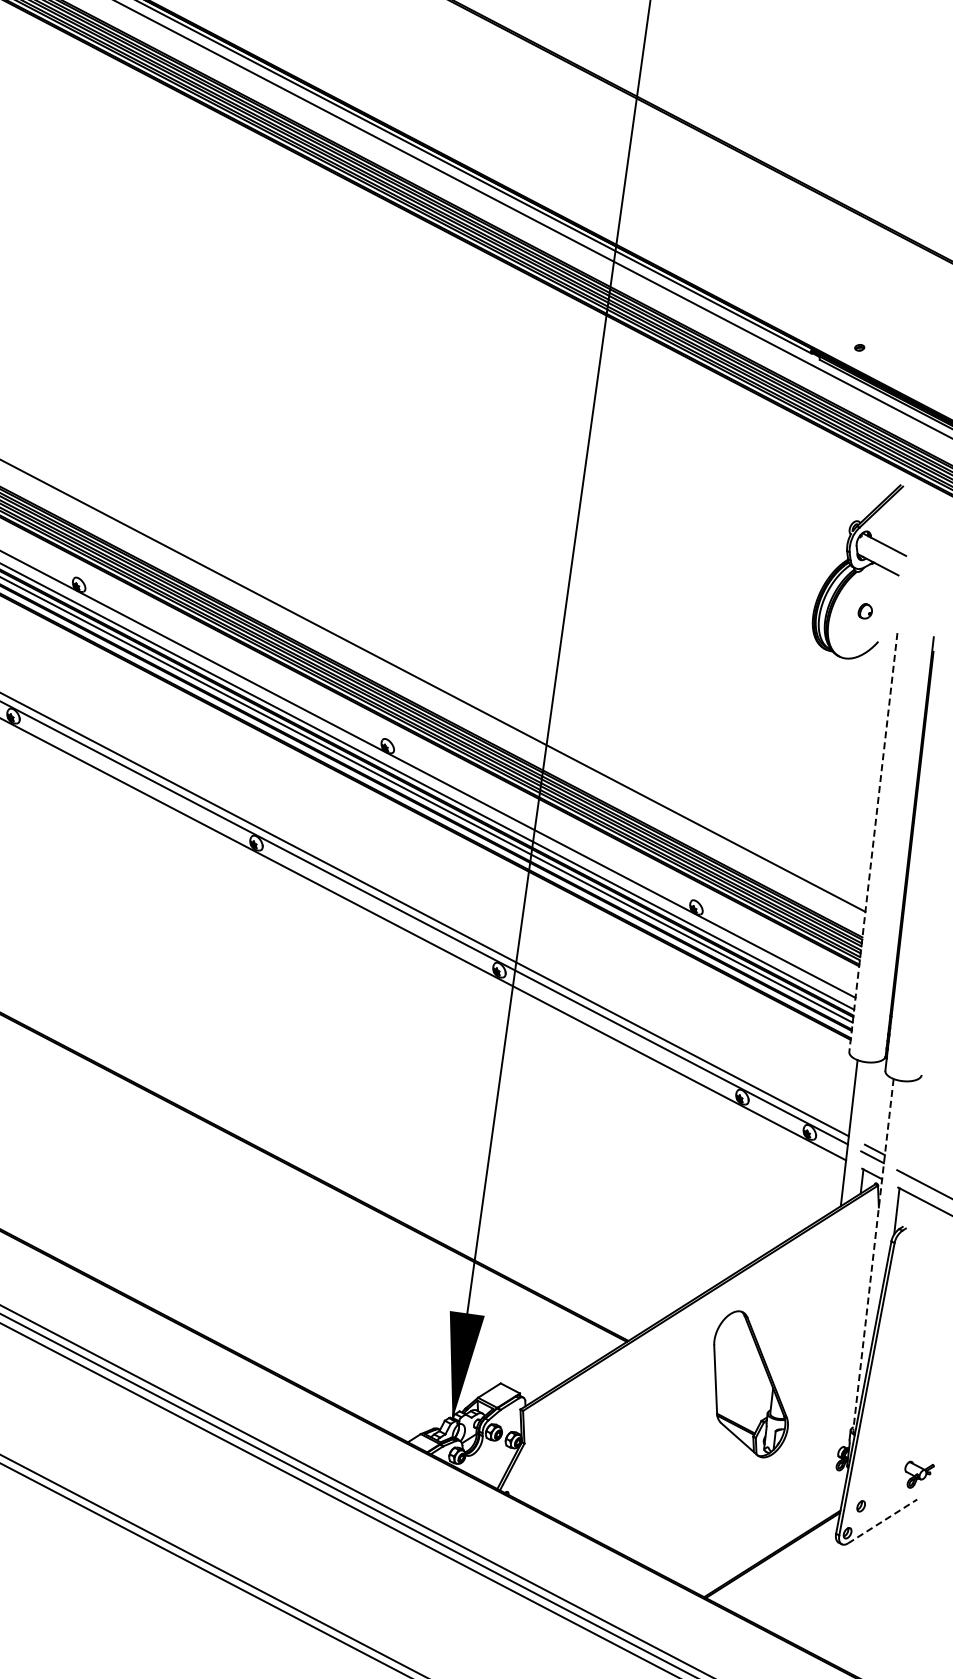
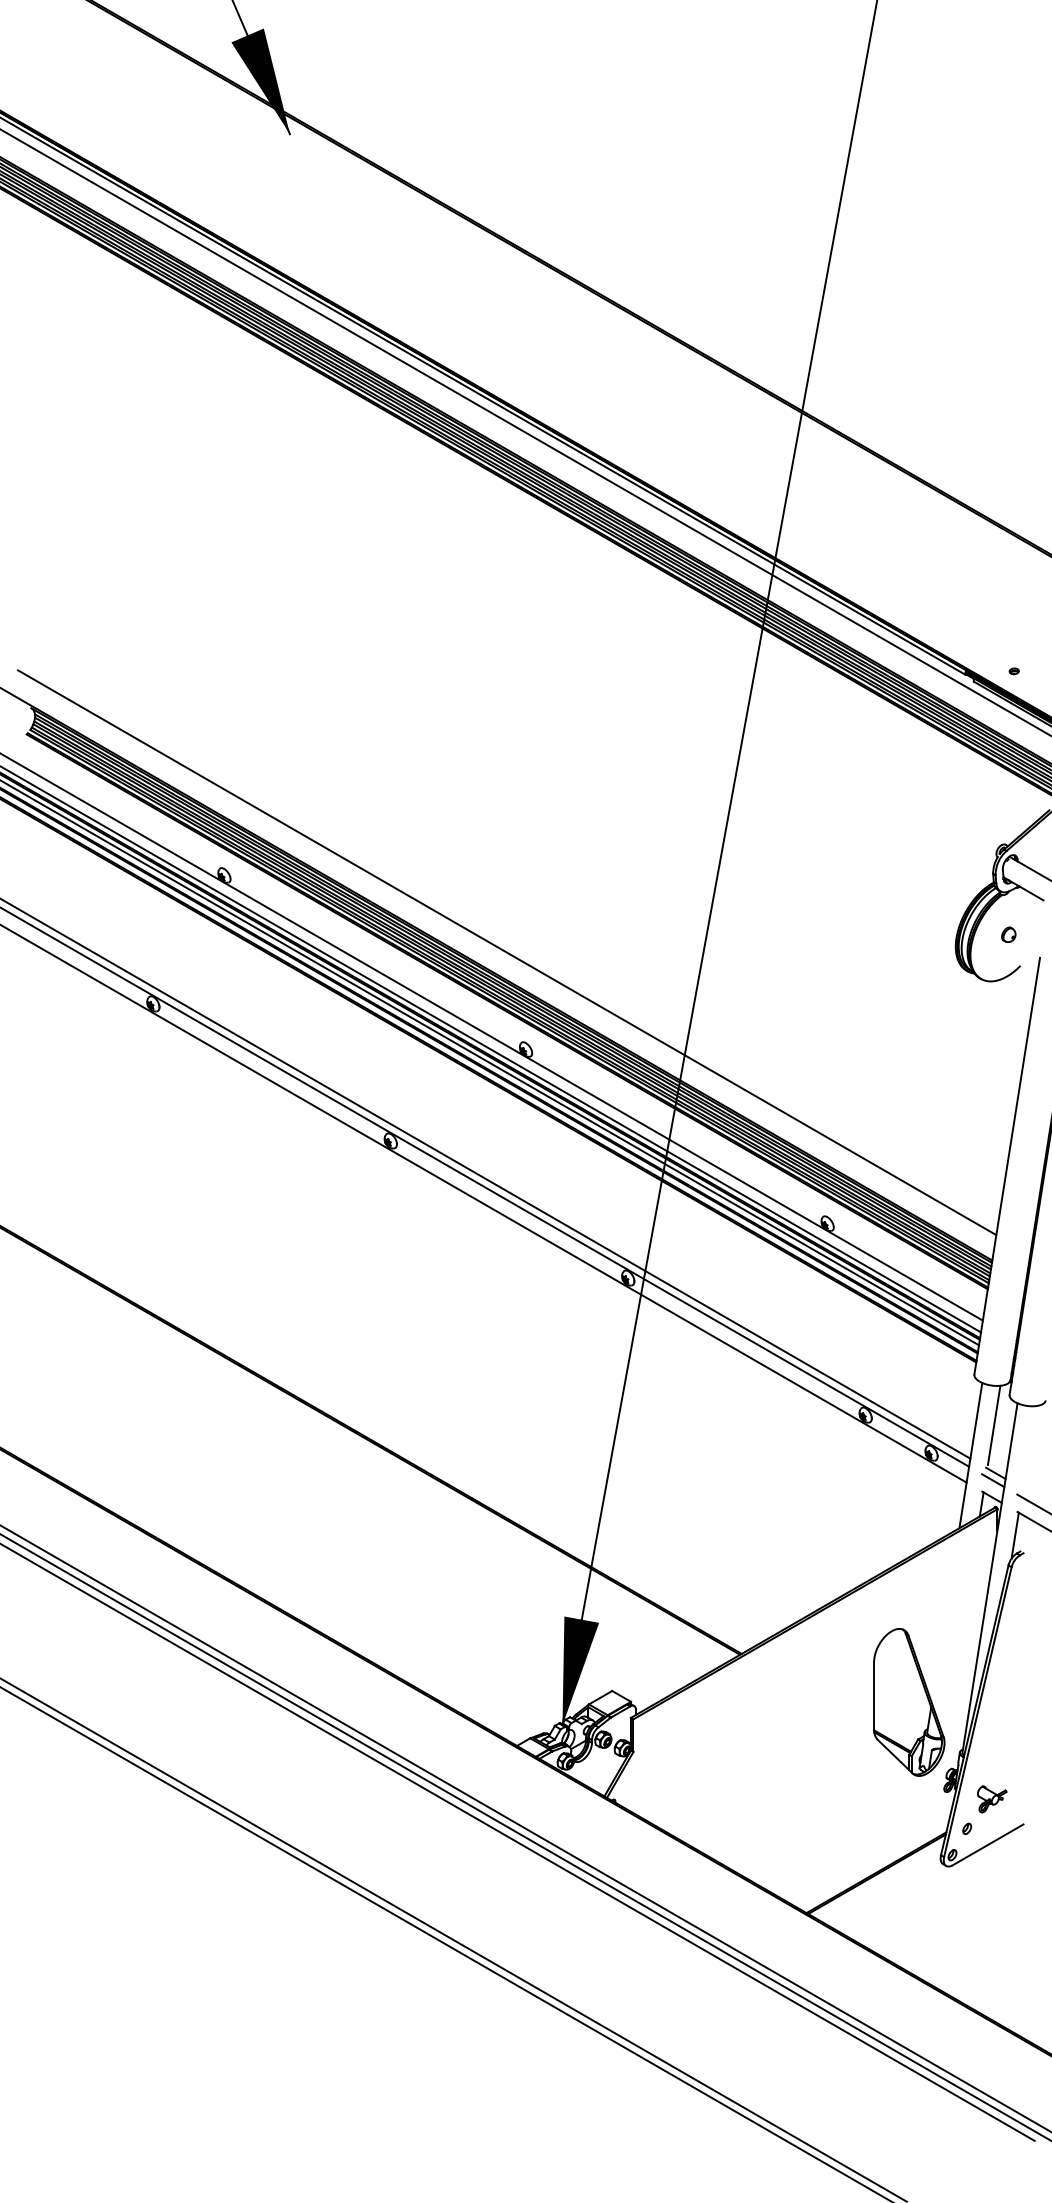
line: (873, 842) -> (1007, 1166), dashed -> solid
line: (870, 1102) -> (993, 1425), added
line: (873, 1255) -> (990, 1578), dashed -> solid
part: (751, 1384) -> (909, 1702), moved
part: (920, 1474) -> (992, 1799), moved
line: (883, 1521) -> (988, 1844), dashed -> solid

